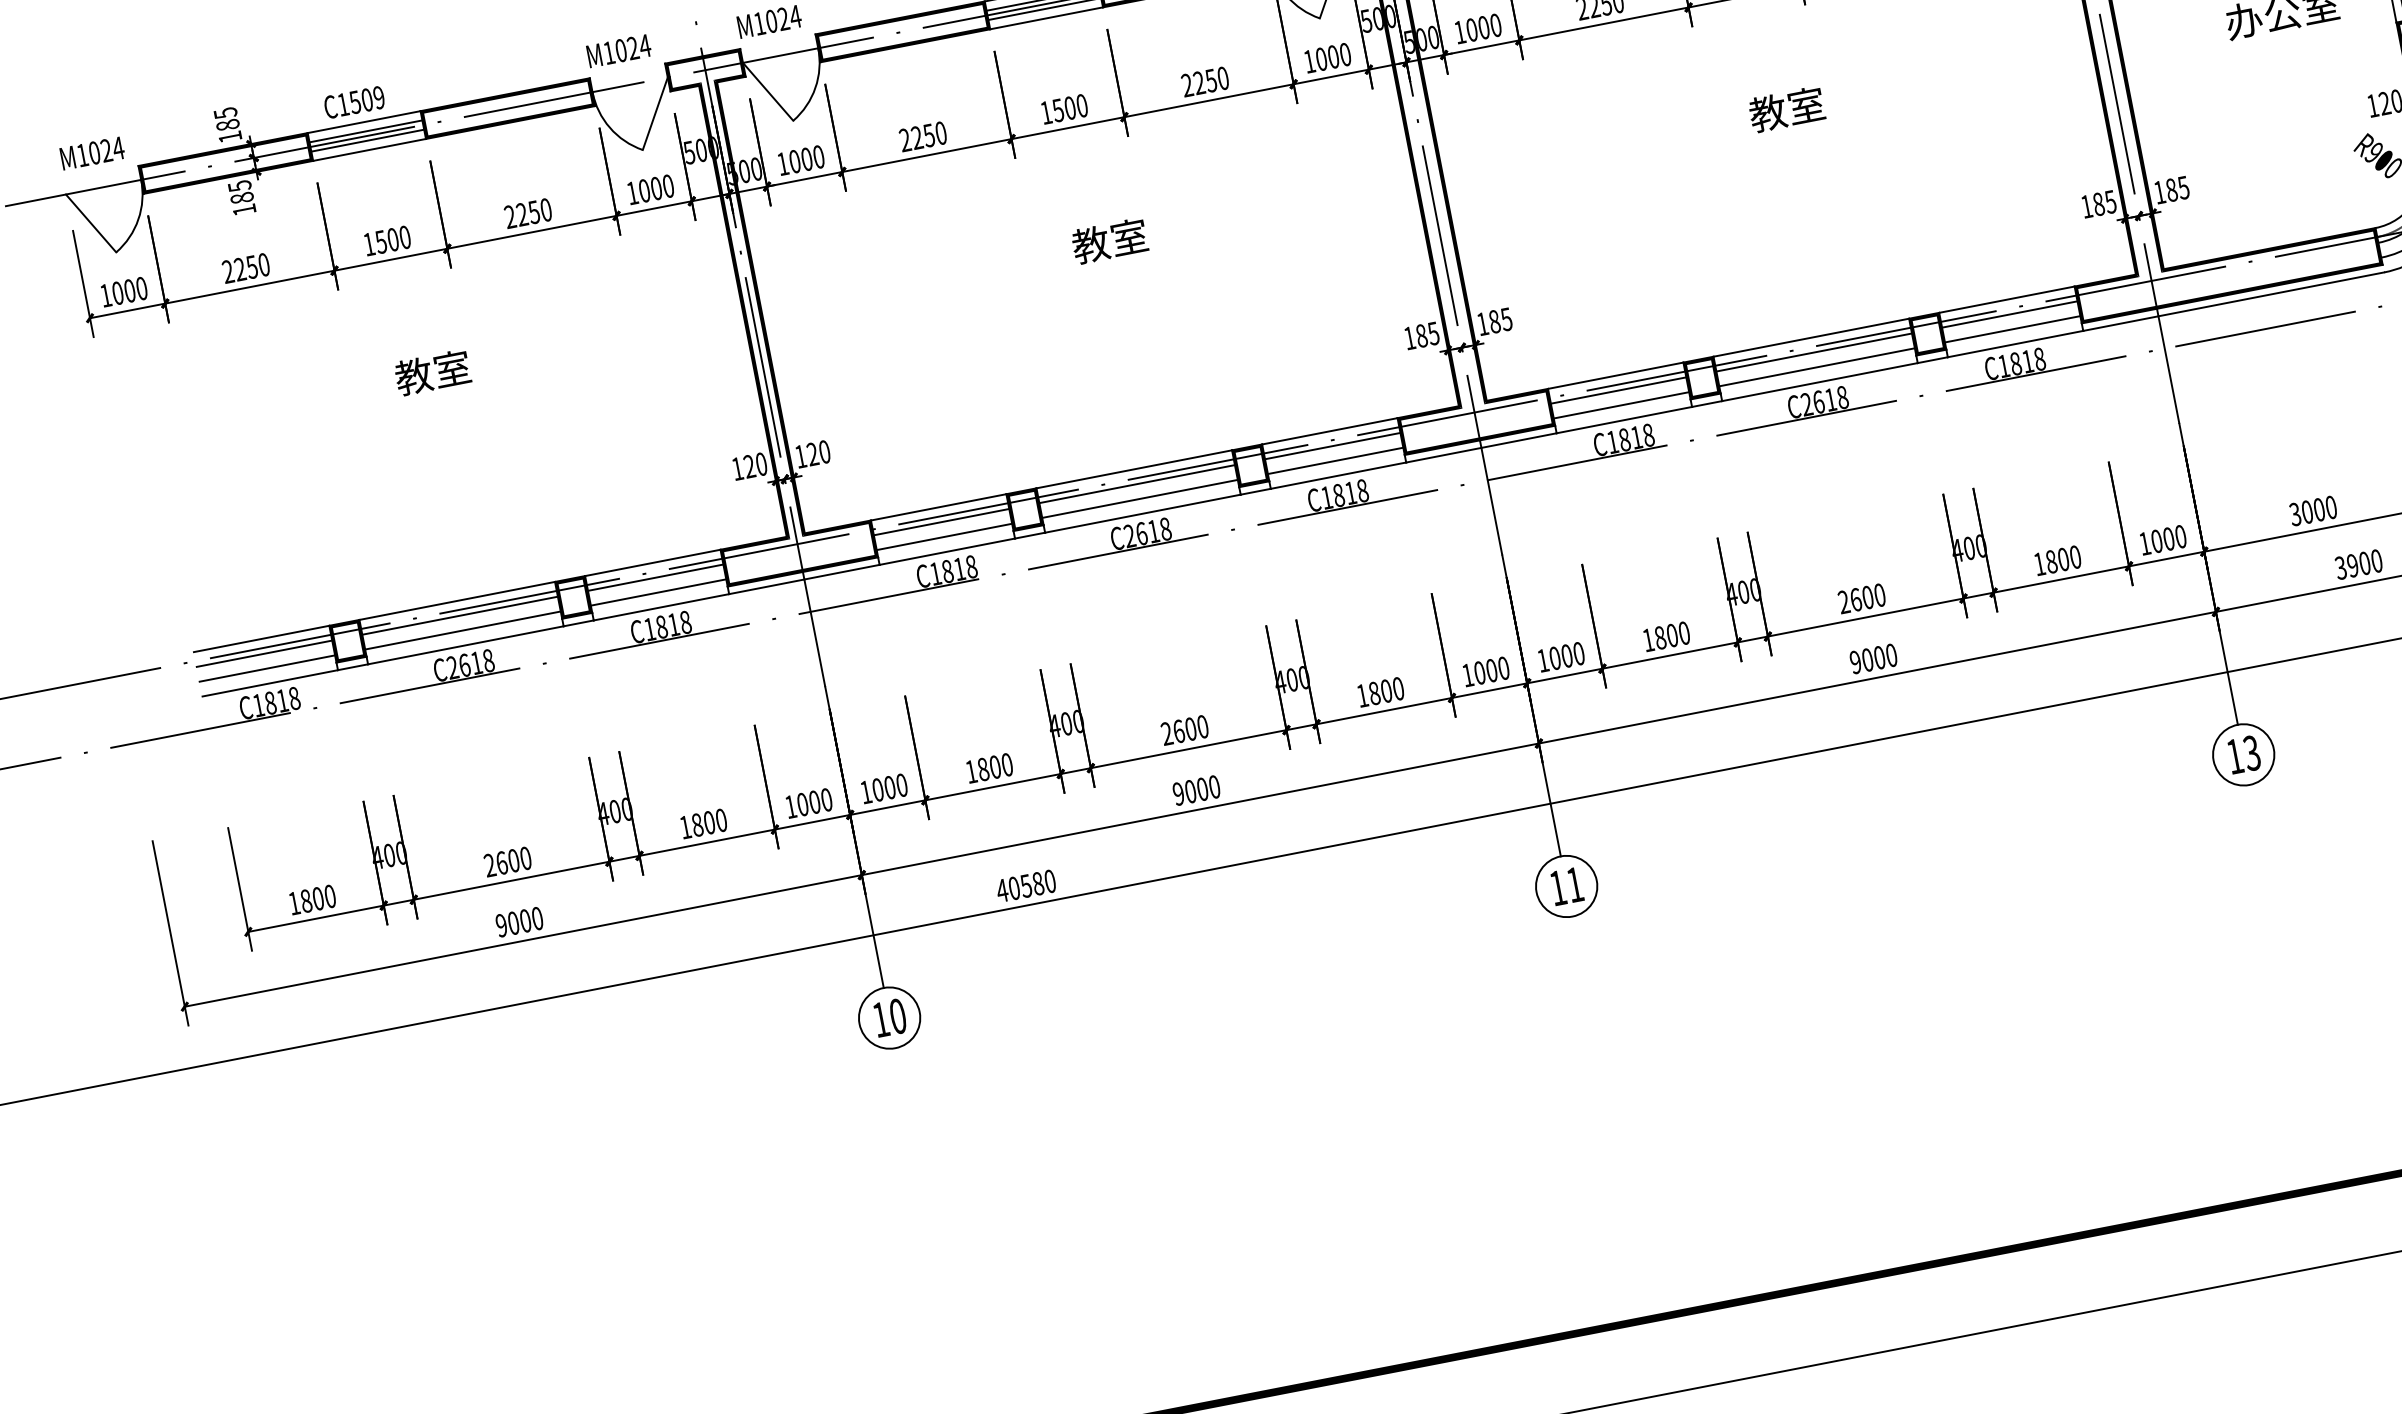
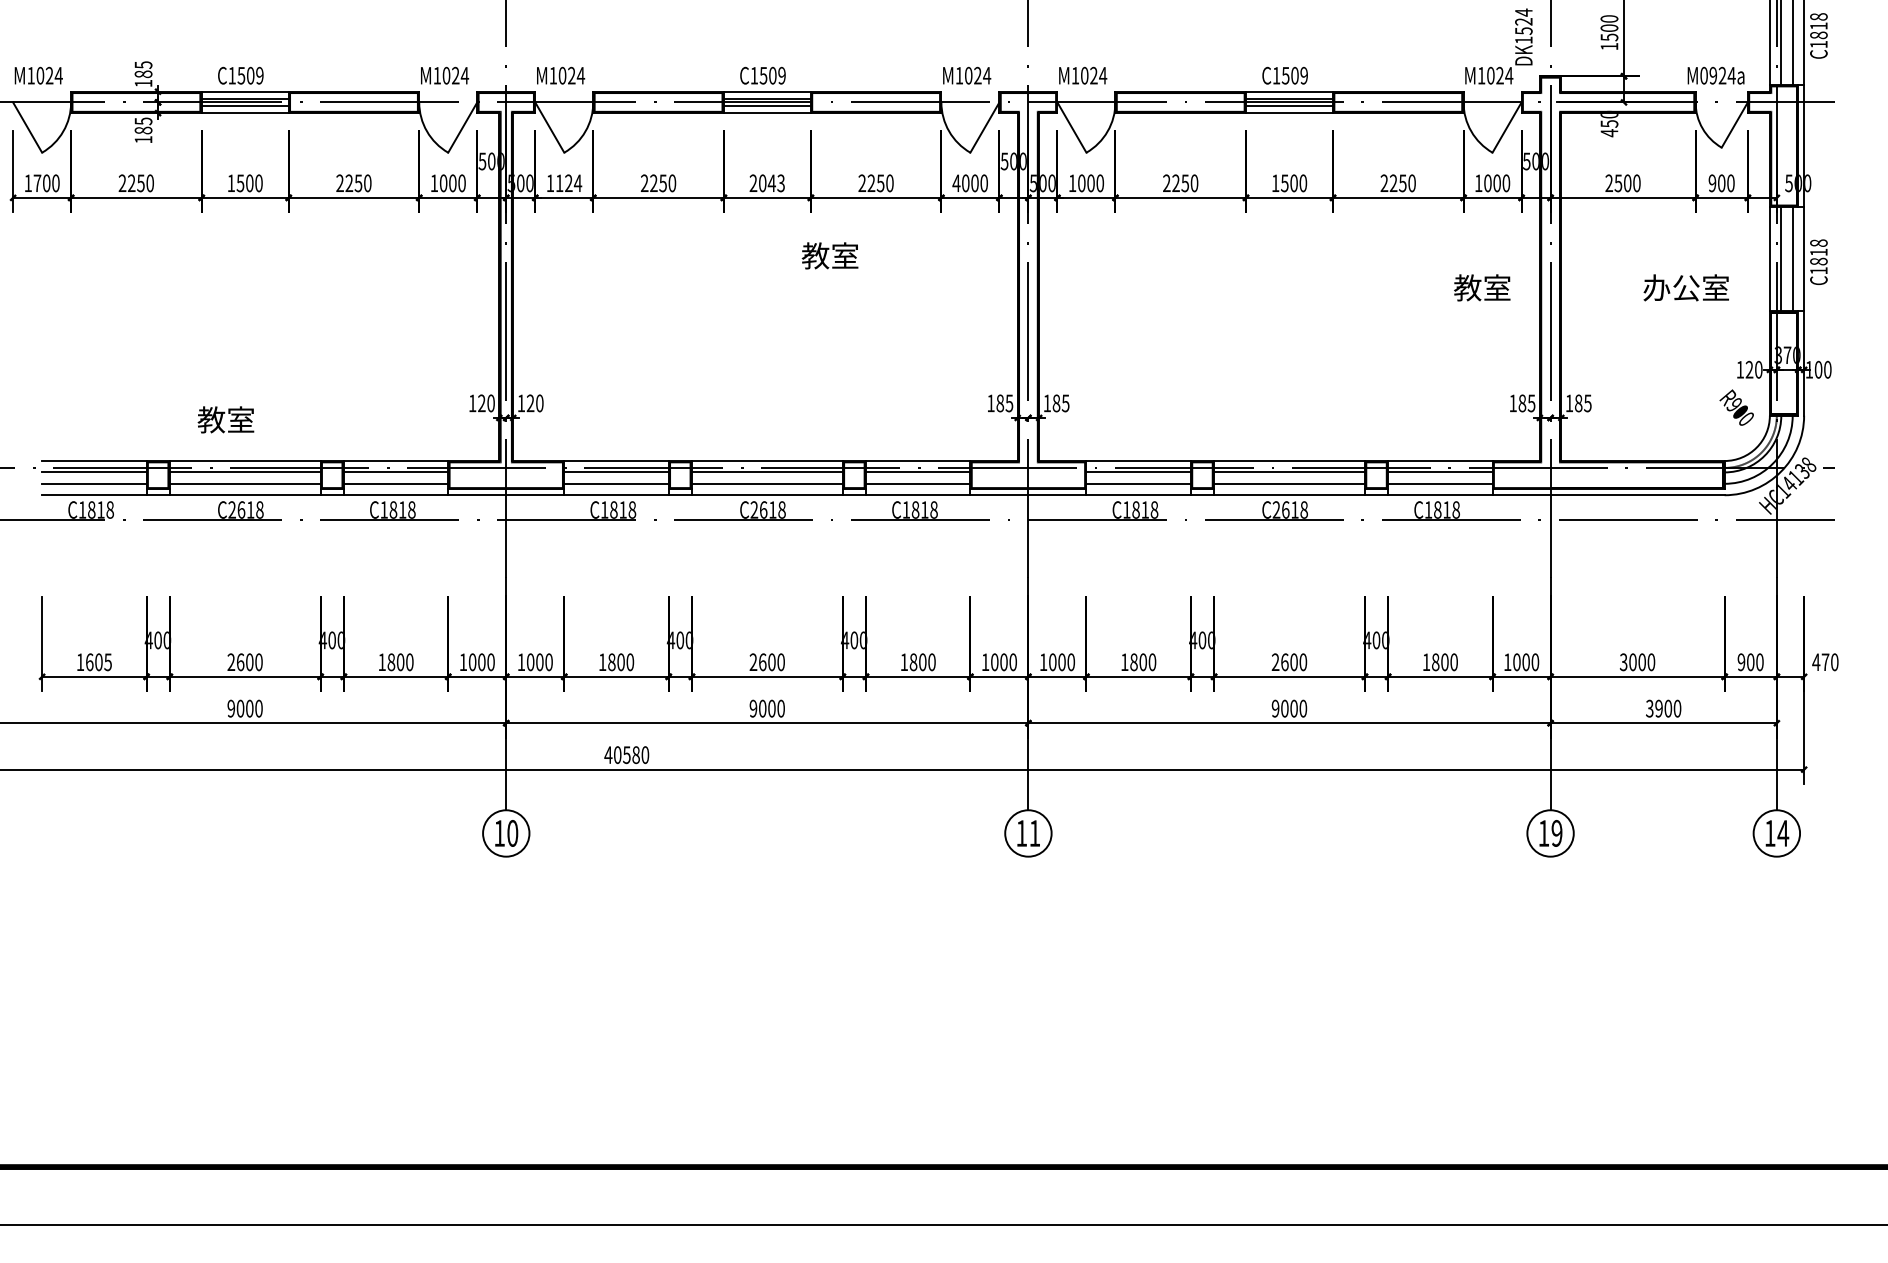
text: (1309, 60) -> (956, 182), 1000 -> 4000
text: (1787, 108) -> (1482, 287), moved
text: (1063, 109) -> (766, 183), 1500 -> 2043
text: (807, 159) -> (569, 183), 1000 -> 1124
text: (1108, 240) -> (829, 255), moved
text: (117, 293) -> (37, 183), 1000 -> 1700
text: (432, 372) -> (225, 419), moved
text: (2251, 753) -> (1556, 833), 13 -> 19
text: (317, 897) -> (98, 661), 1800 -> 1605

